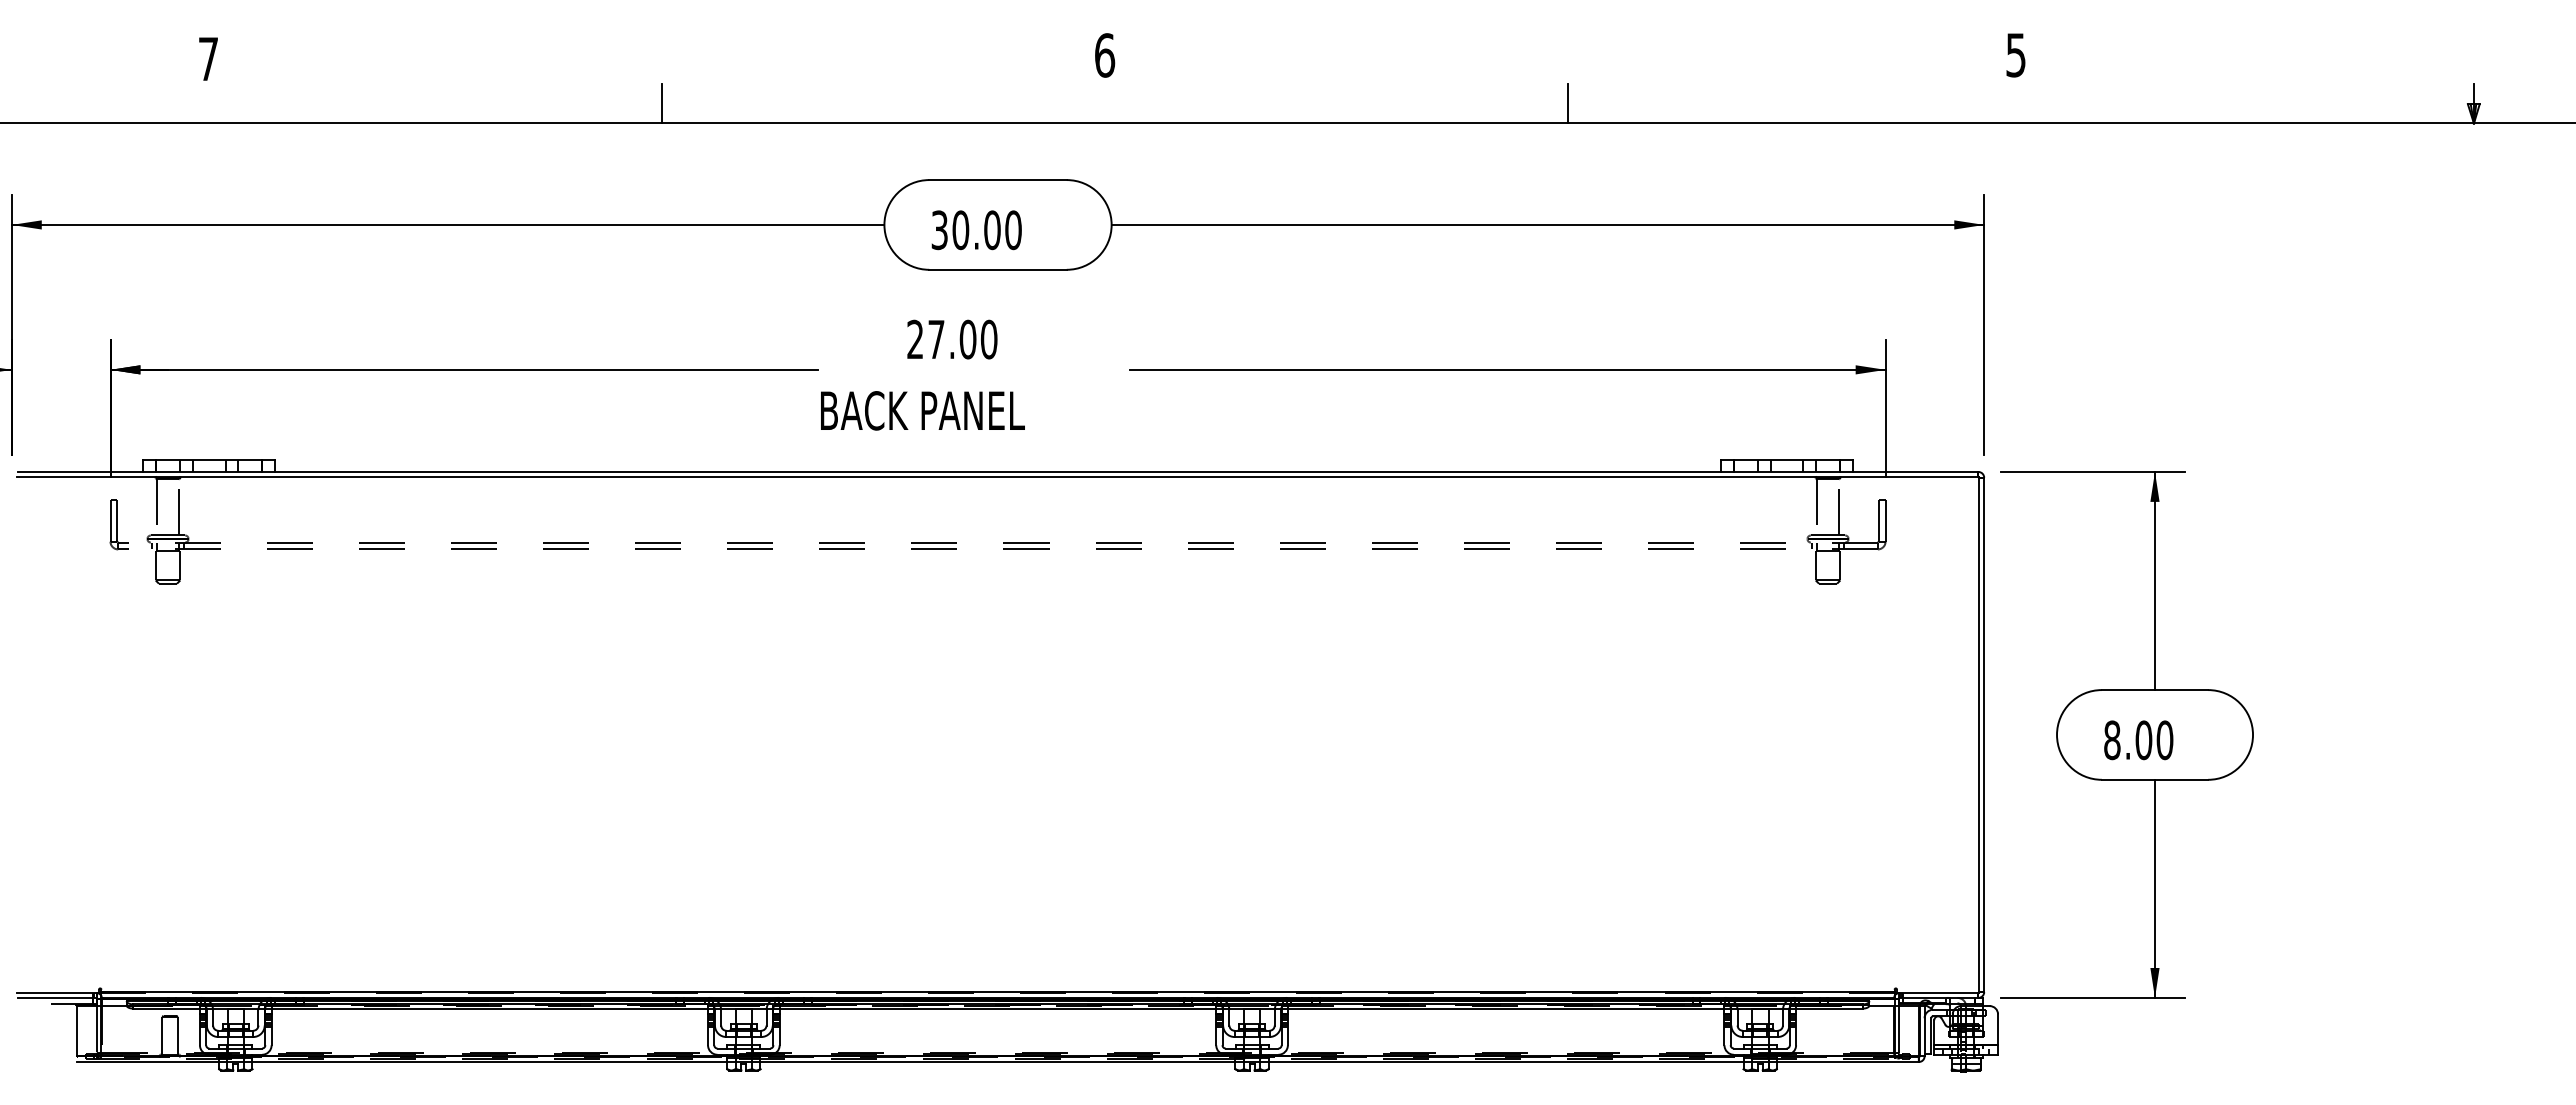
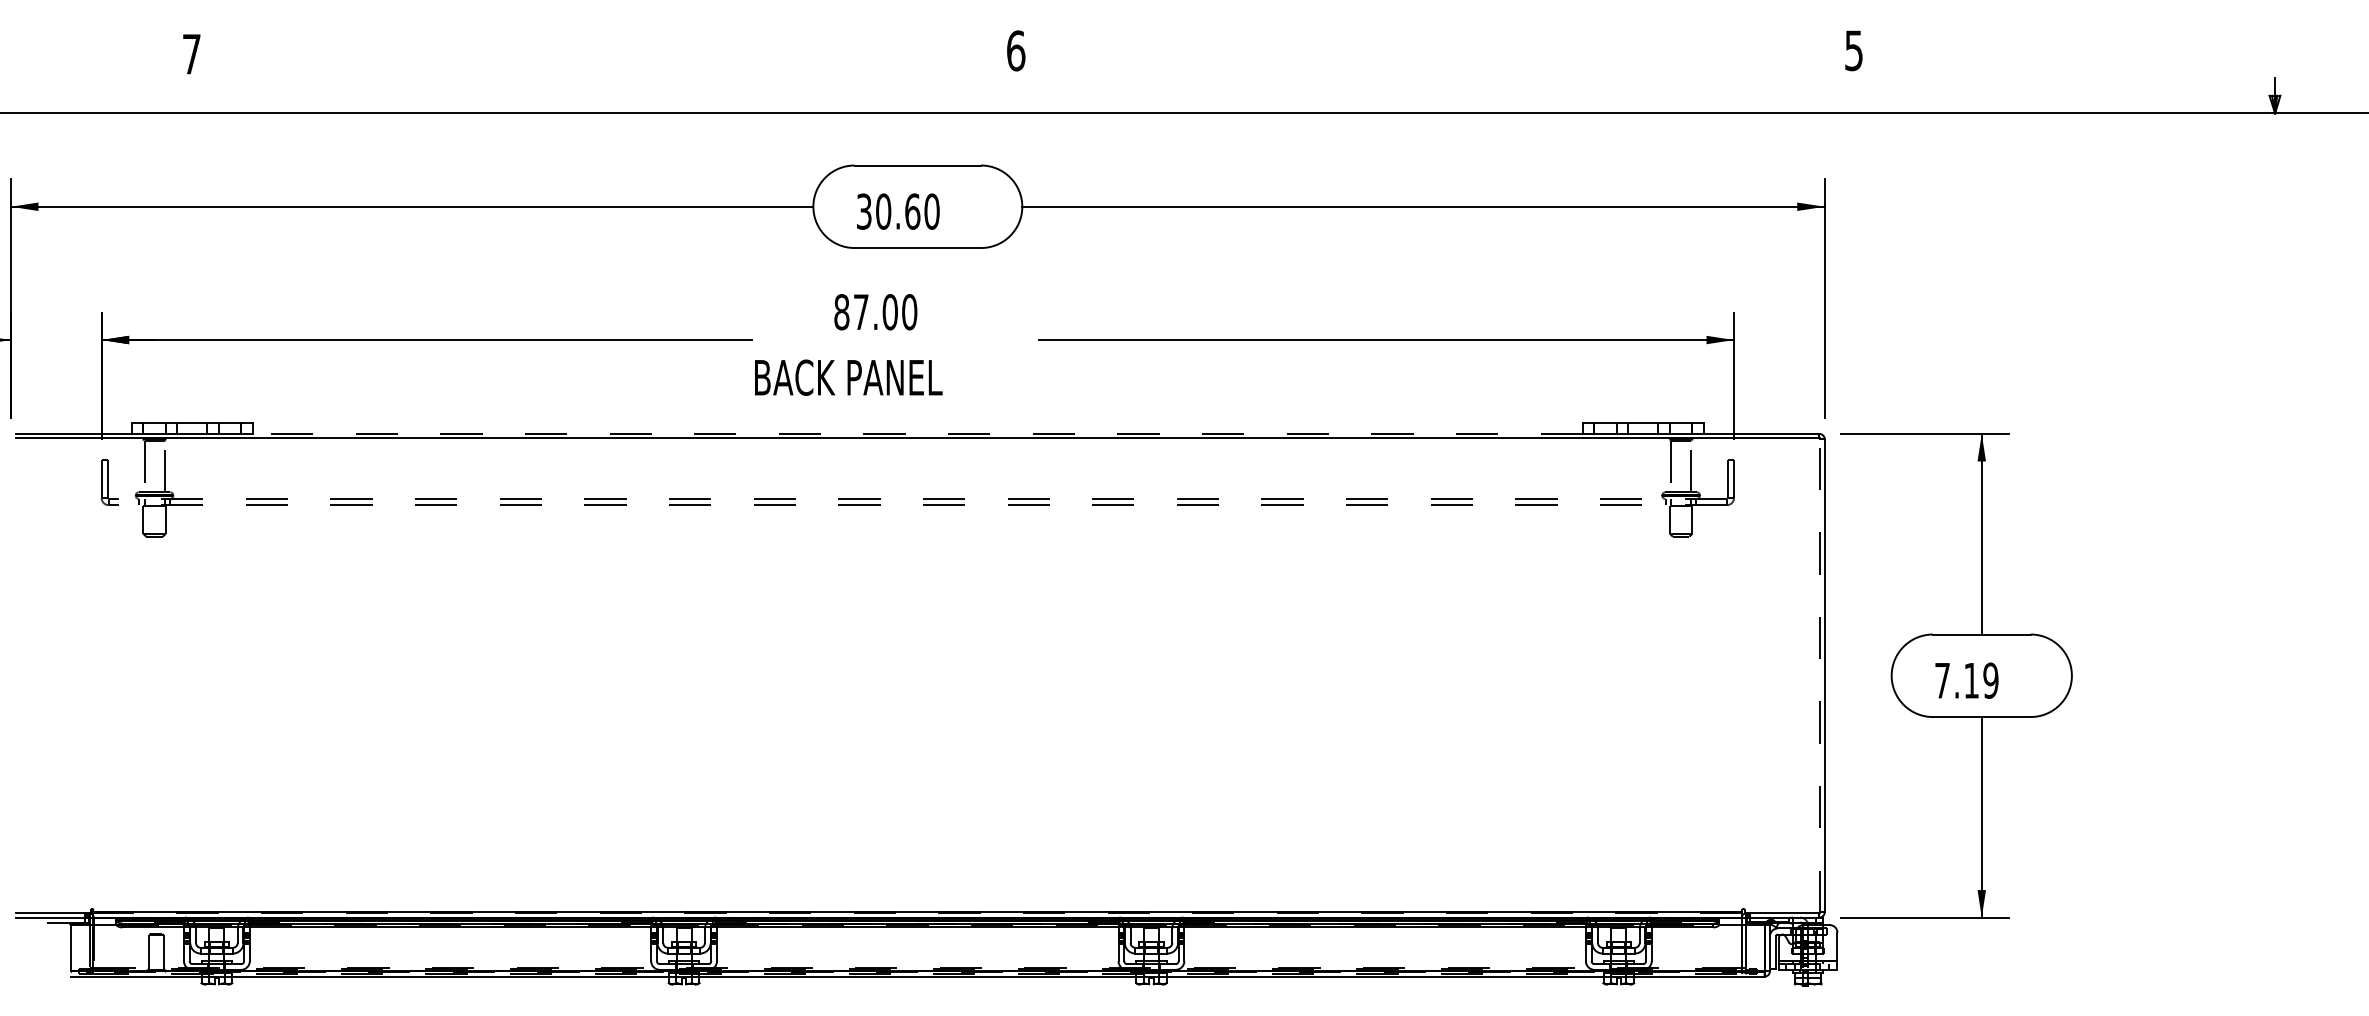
line: (661, 103) -> (608, 95), removed
line: (1567, 103) -> (1441, 95), removed
text: (992, 229) -> (912, 210), 30.00 -> 30.60
text: (915, 339) -> (841, 312), 27.00 -> 87.00
line: (997, 471) -> (917, 433), solid -> dashed
line: (1979, 734) -> (1820, 675), solid -> dashed
text: (2138, 740) -> (1966, 680), 8.00 -> 7.19

